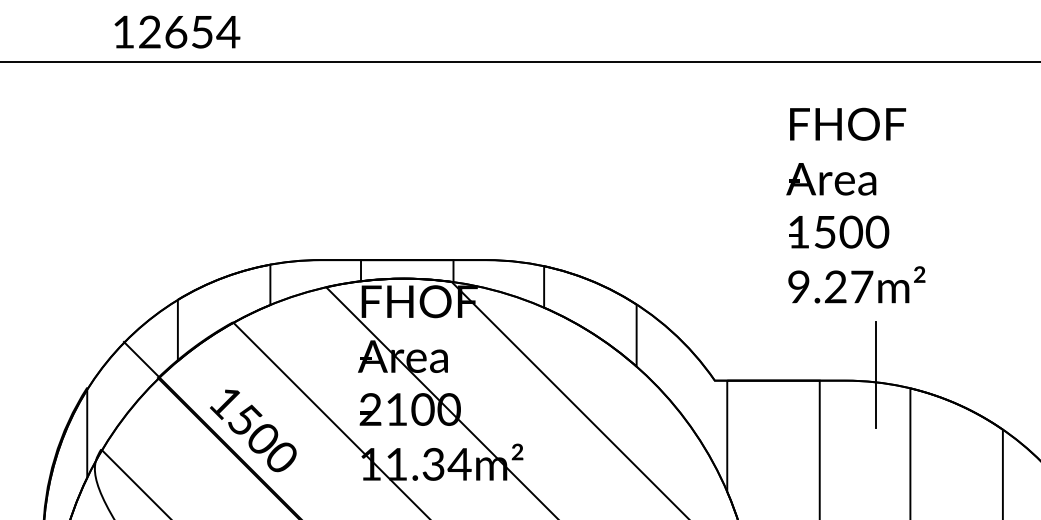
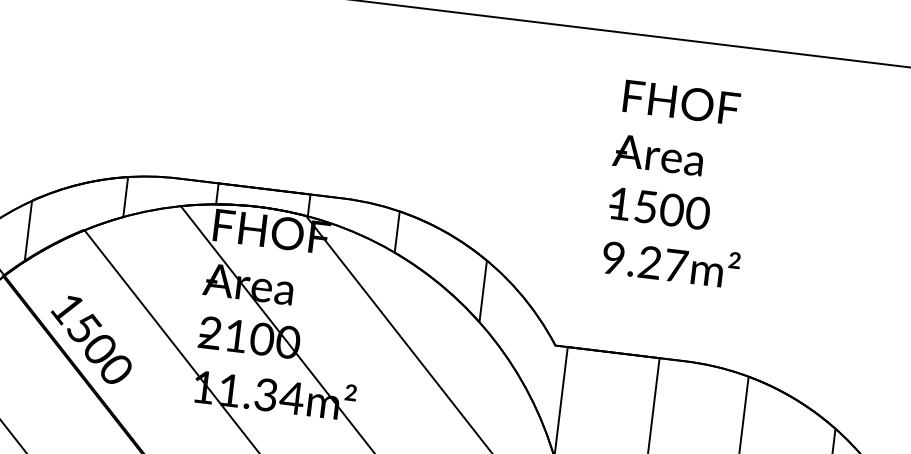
text: (855, 205) -> (679, 184), moved
line: (876, 374) -> (716, 358), removed

